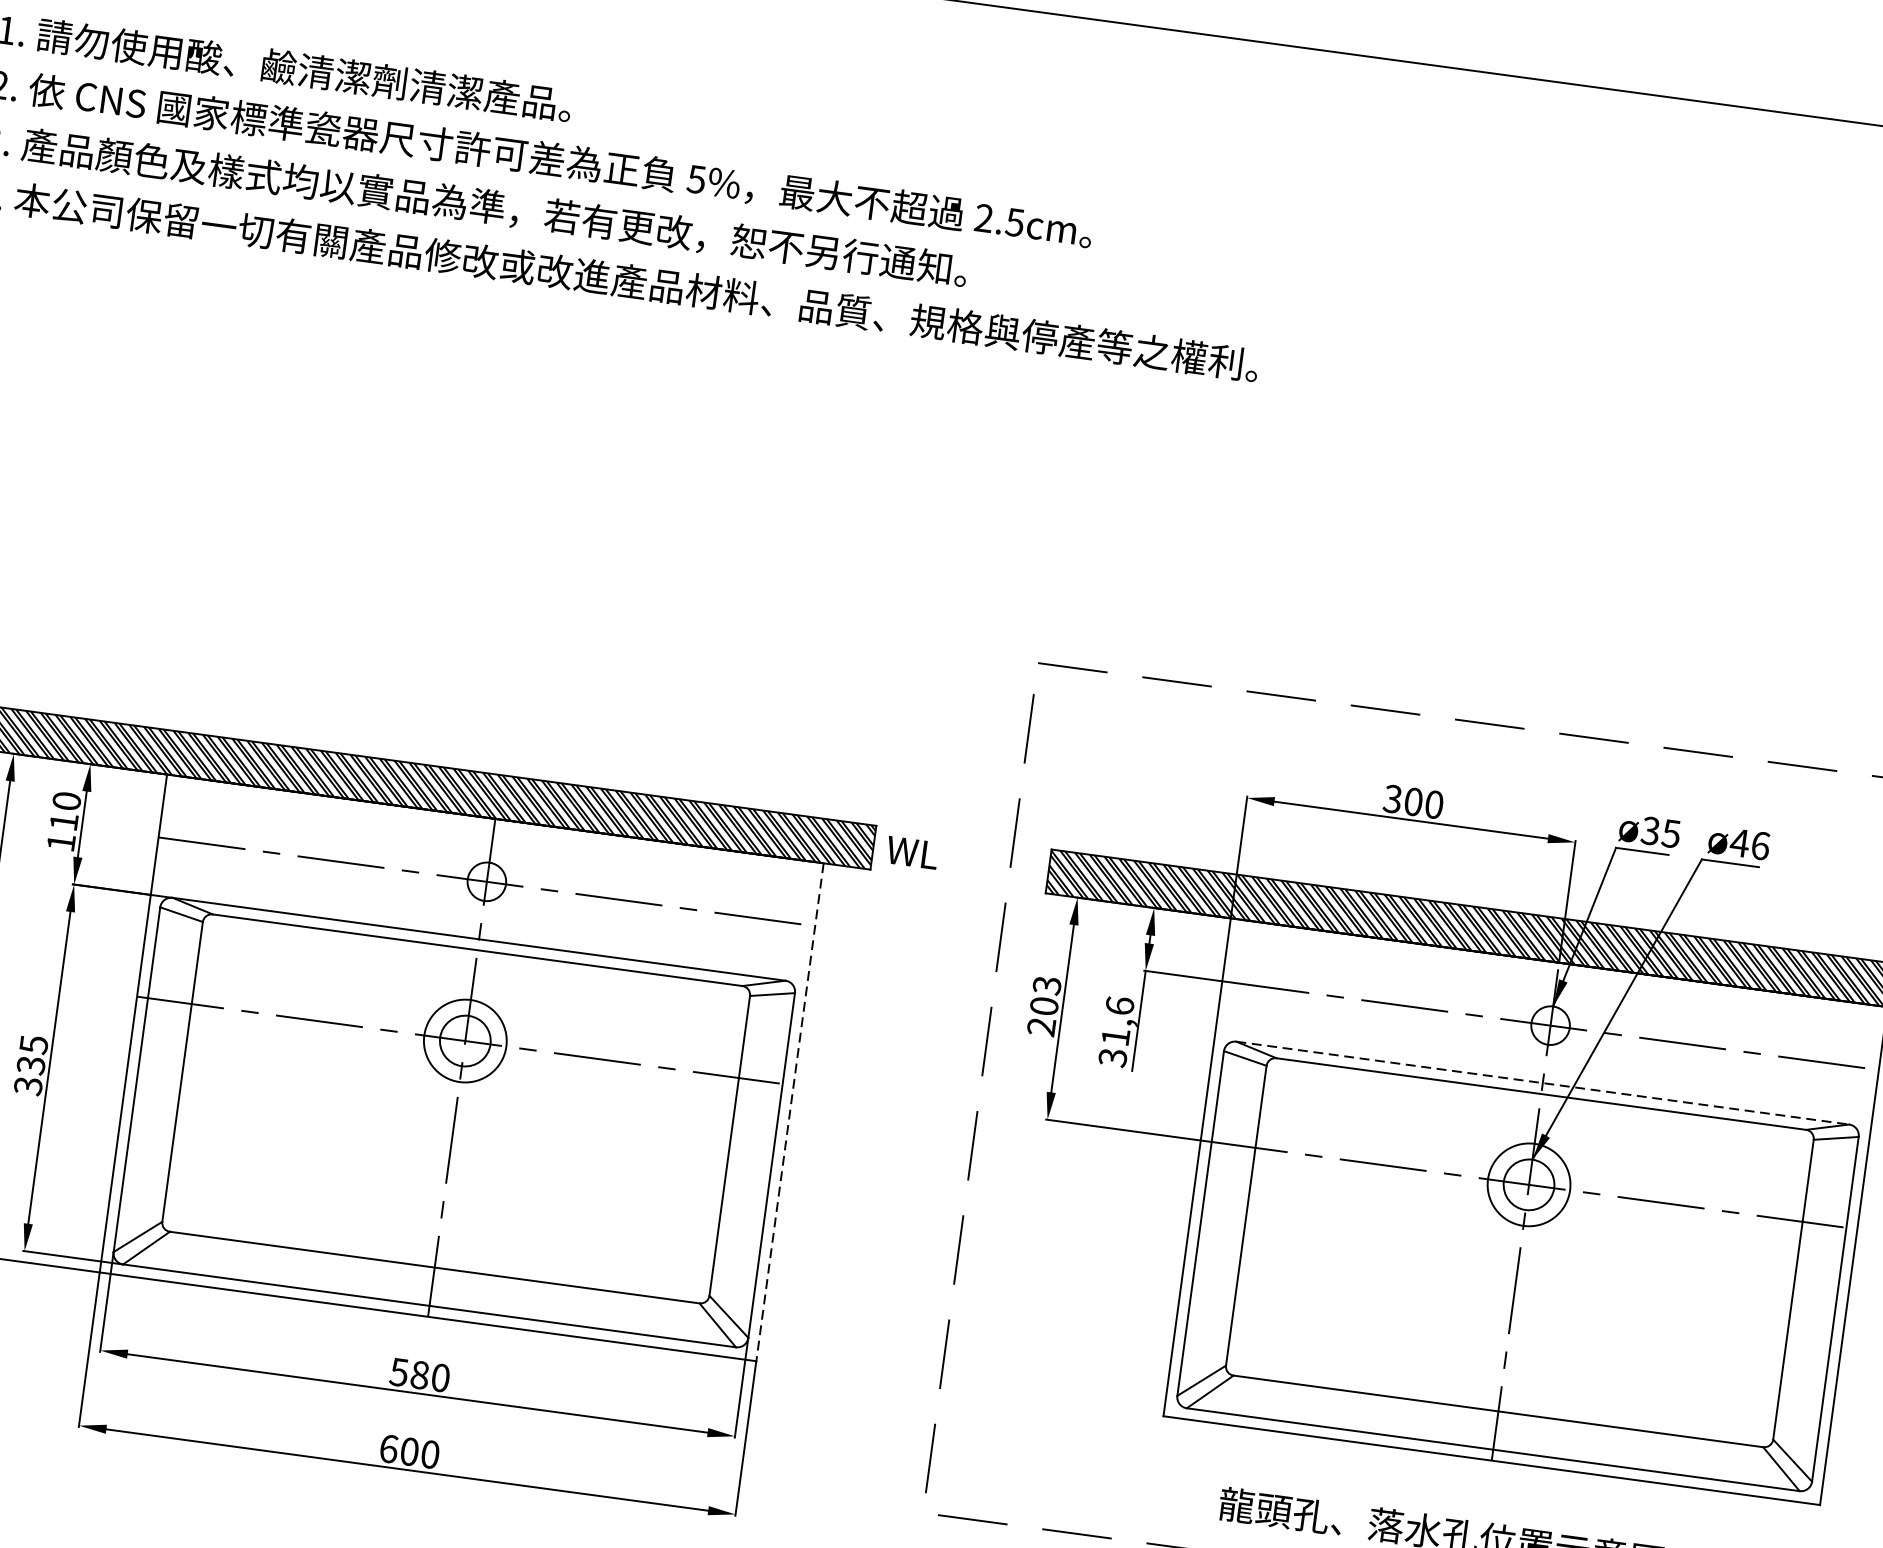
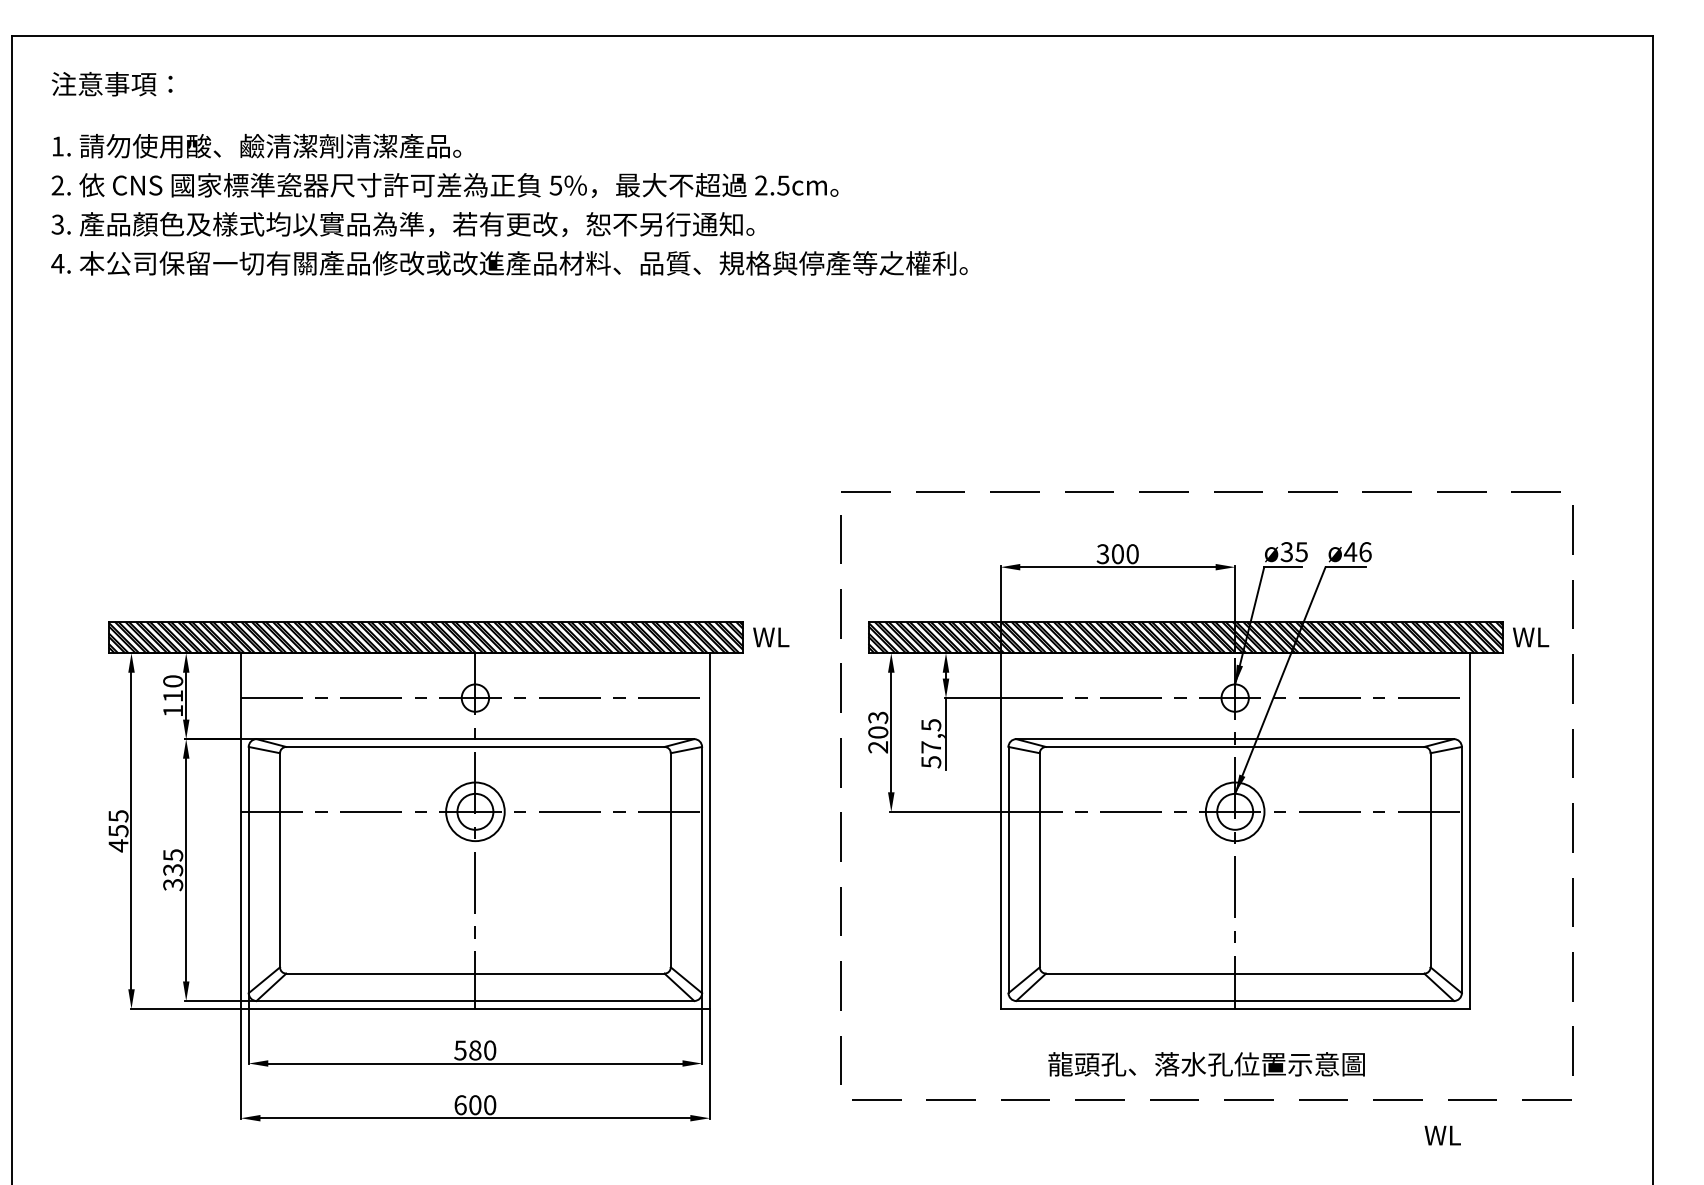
text: (1117, 1030) -> (931, 742), 31,6 -> 57,5
line: (1543, 1083) -> (1235, 739), dashed -> solid
line: (789, 1111) -> (709, 830), dashed -> solid

